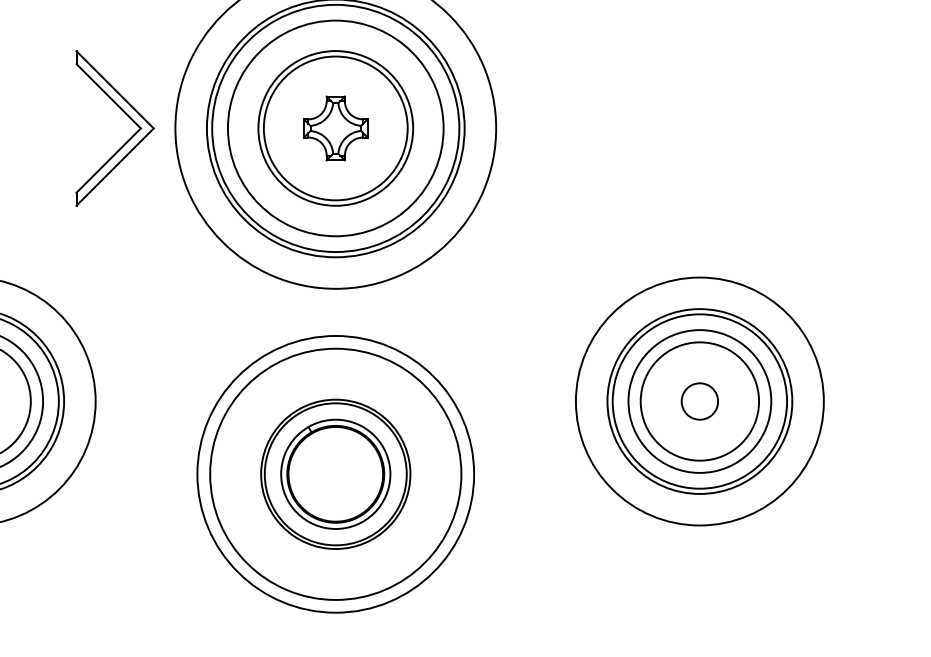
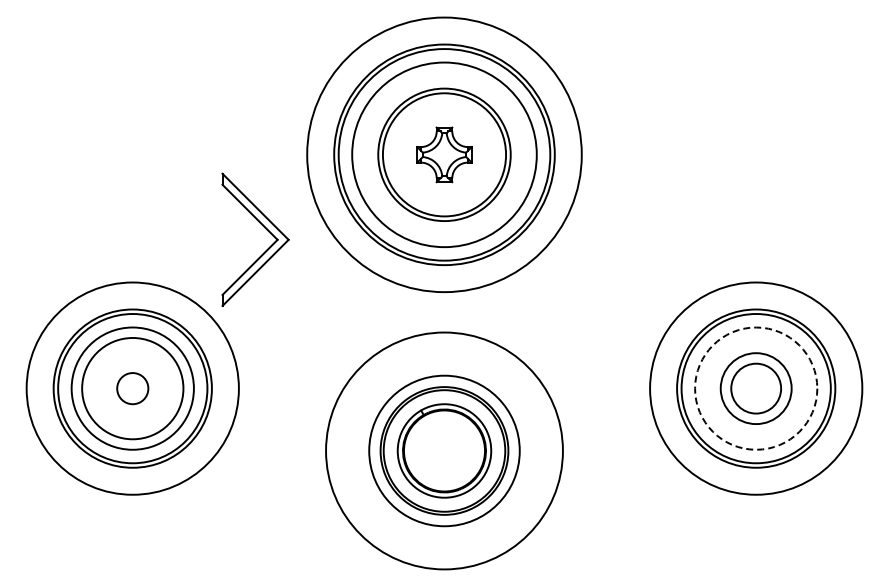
part: (126, 116) -> (265, 229), moved
circle: (699, 401) -> (755, 388), size x0.7
circle: (699, 401) -> (755, 388), size x1.6
circle: (700, 401) -> (756, 388), solid -> dashed
circle: (335, 473) -> (444, 450), size x0.7

